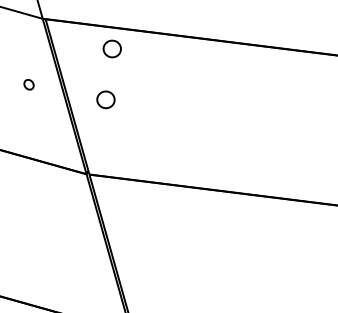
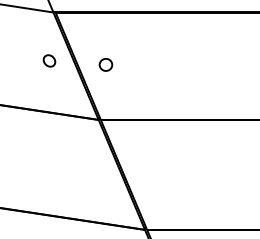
part: (111, 48) -> (105, 27), removed
part: (29, 84) -> (49, 60), size x1.67

